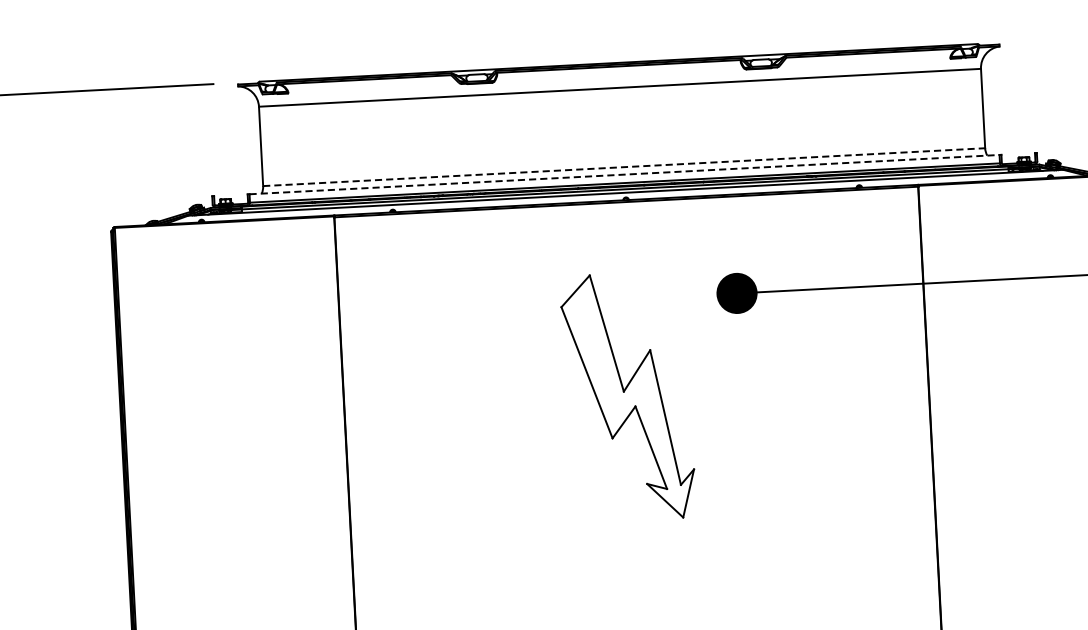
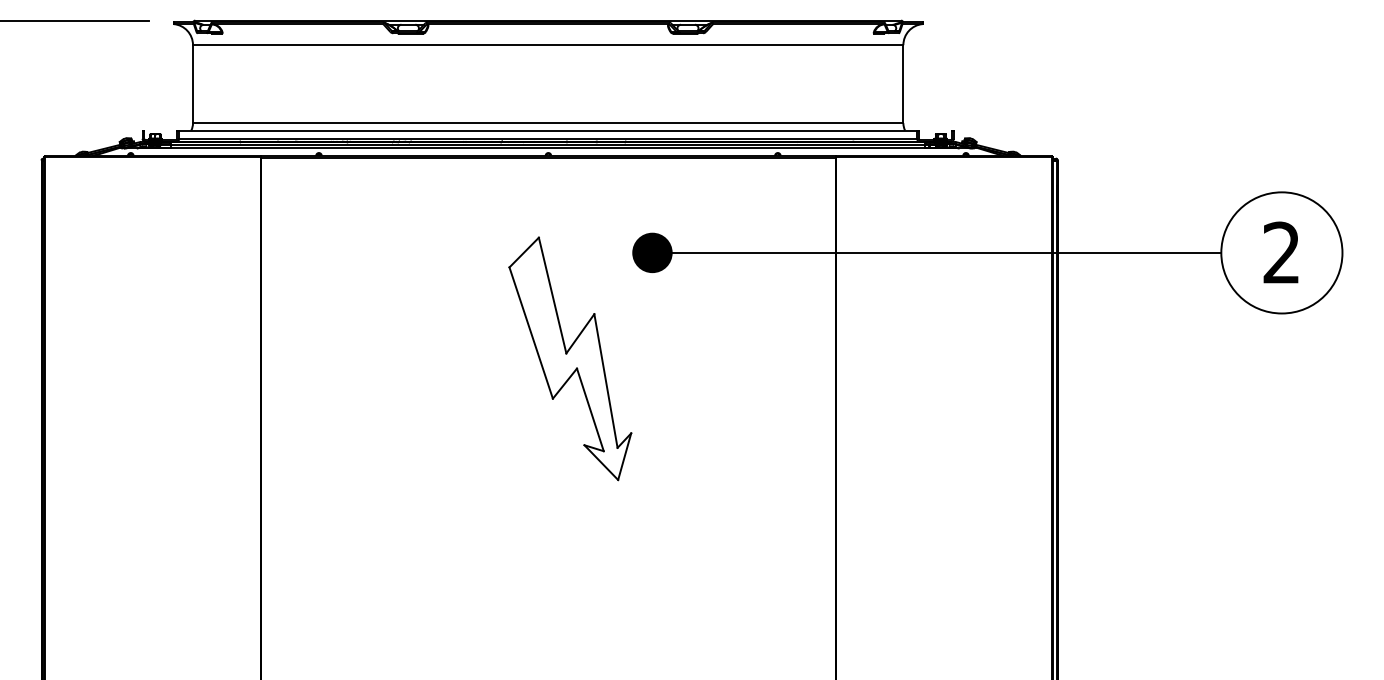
line: (624, 167) -> (548, 123), dashed -> solid
line: (624, 174) -> (548, 130), dashed -> solid
part: (628, 396) -> (570, 358), moved

